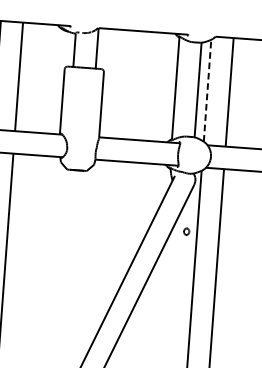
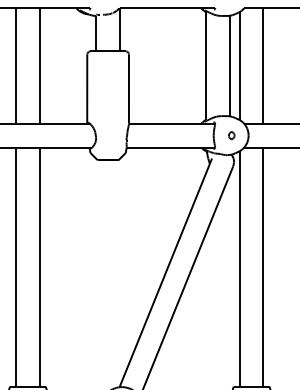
line: (207, 90) -> (239, 65), dashed -> solid
part: (186, 231) -> (231, 135), moved

